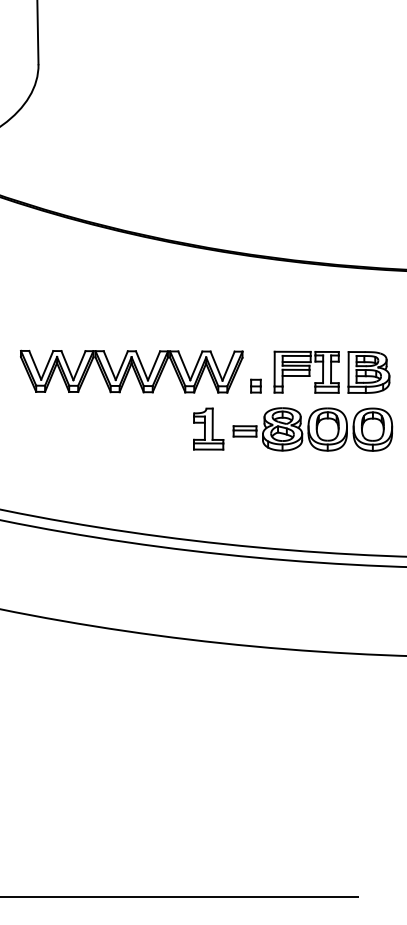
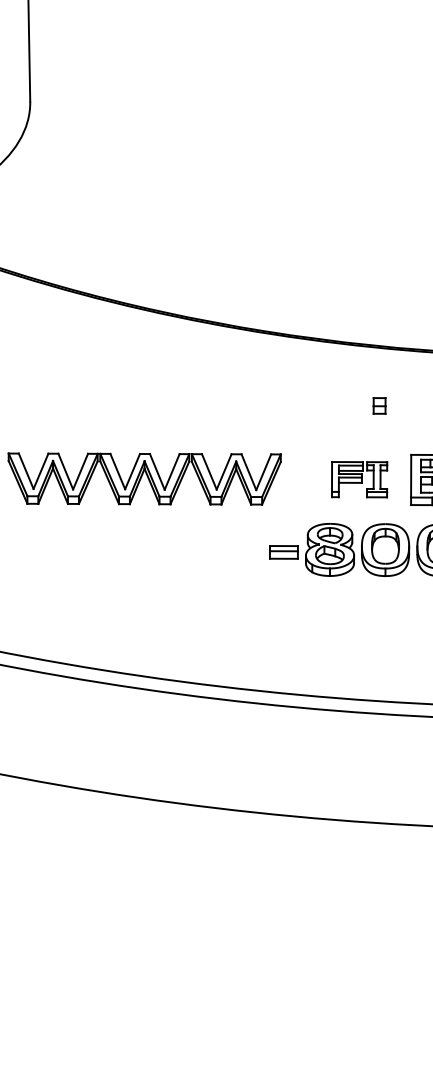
part: (306, 371) -> (359, 478), size x0.7
part: (255, 385) -> (379, 405), moved
part: (208, 428) -> (239, 548), removed

